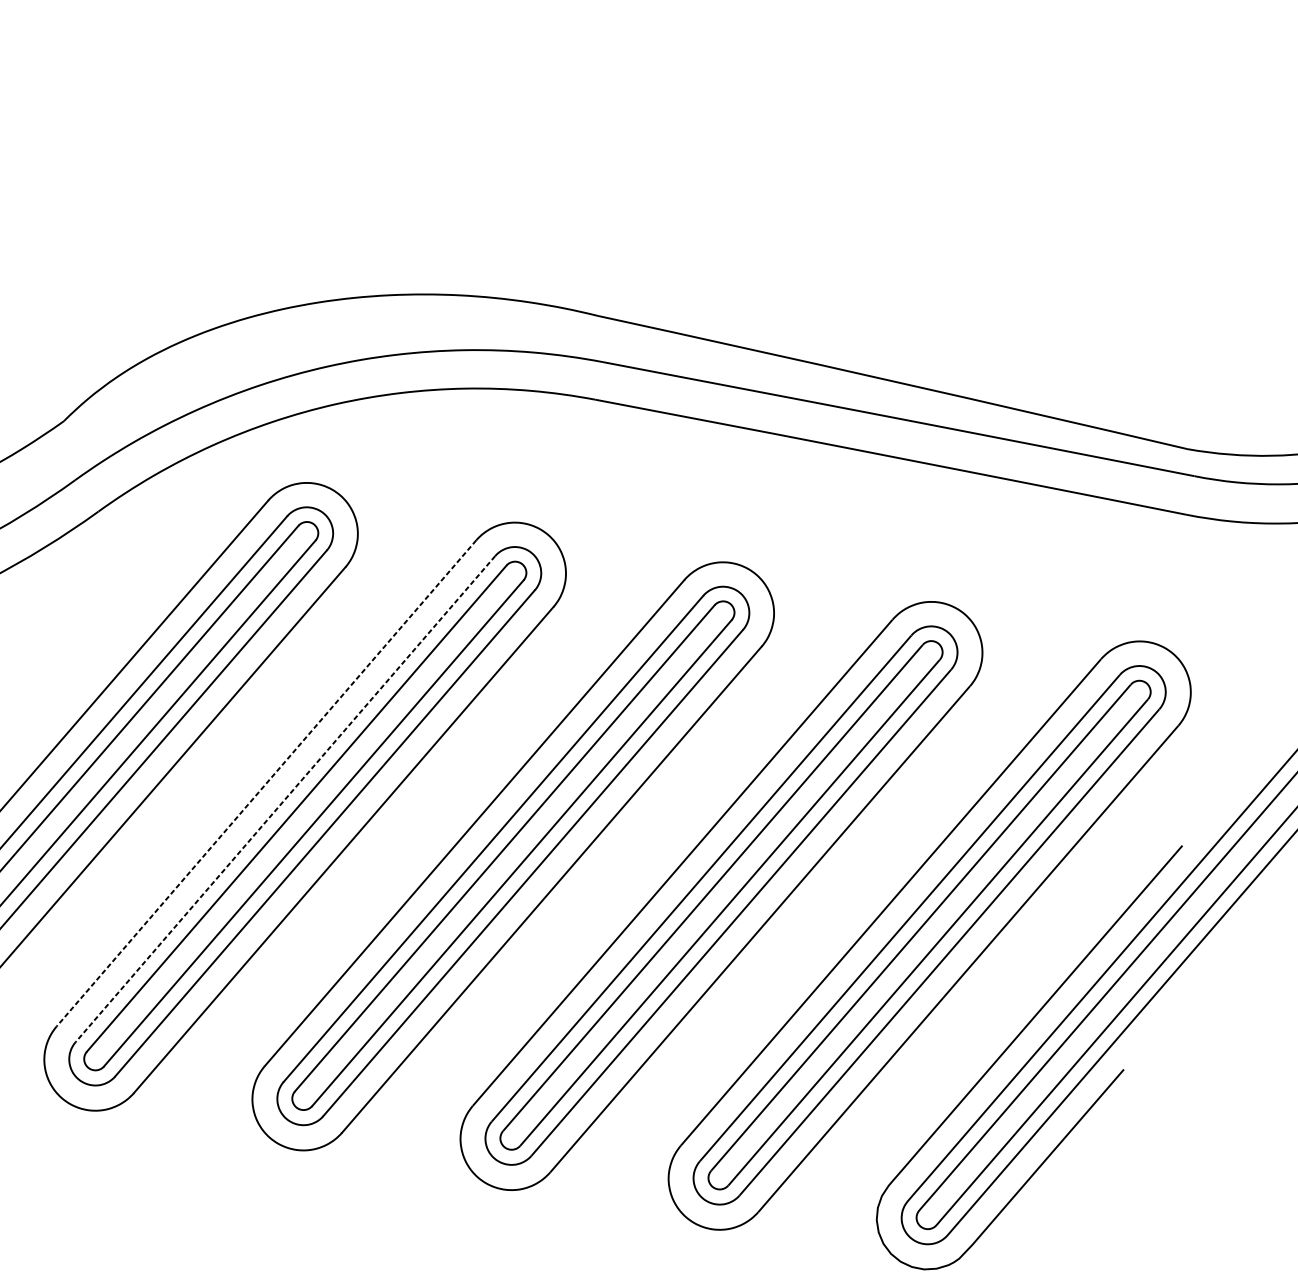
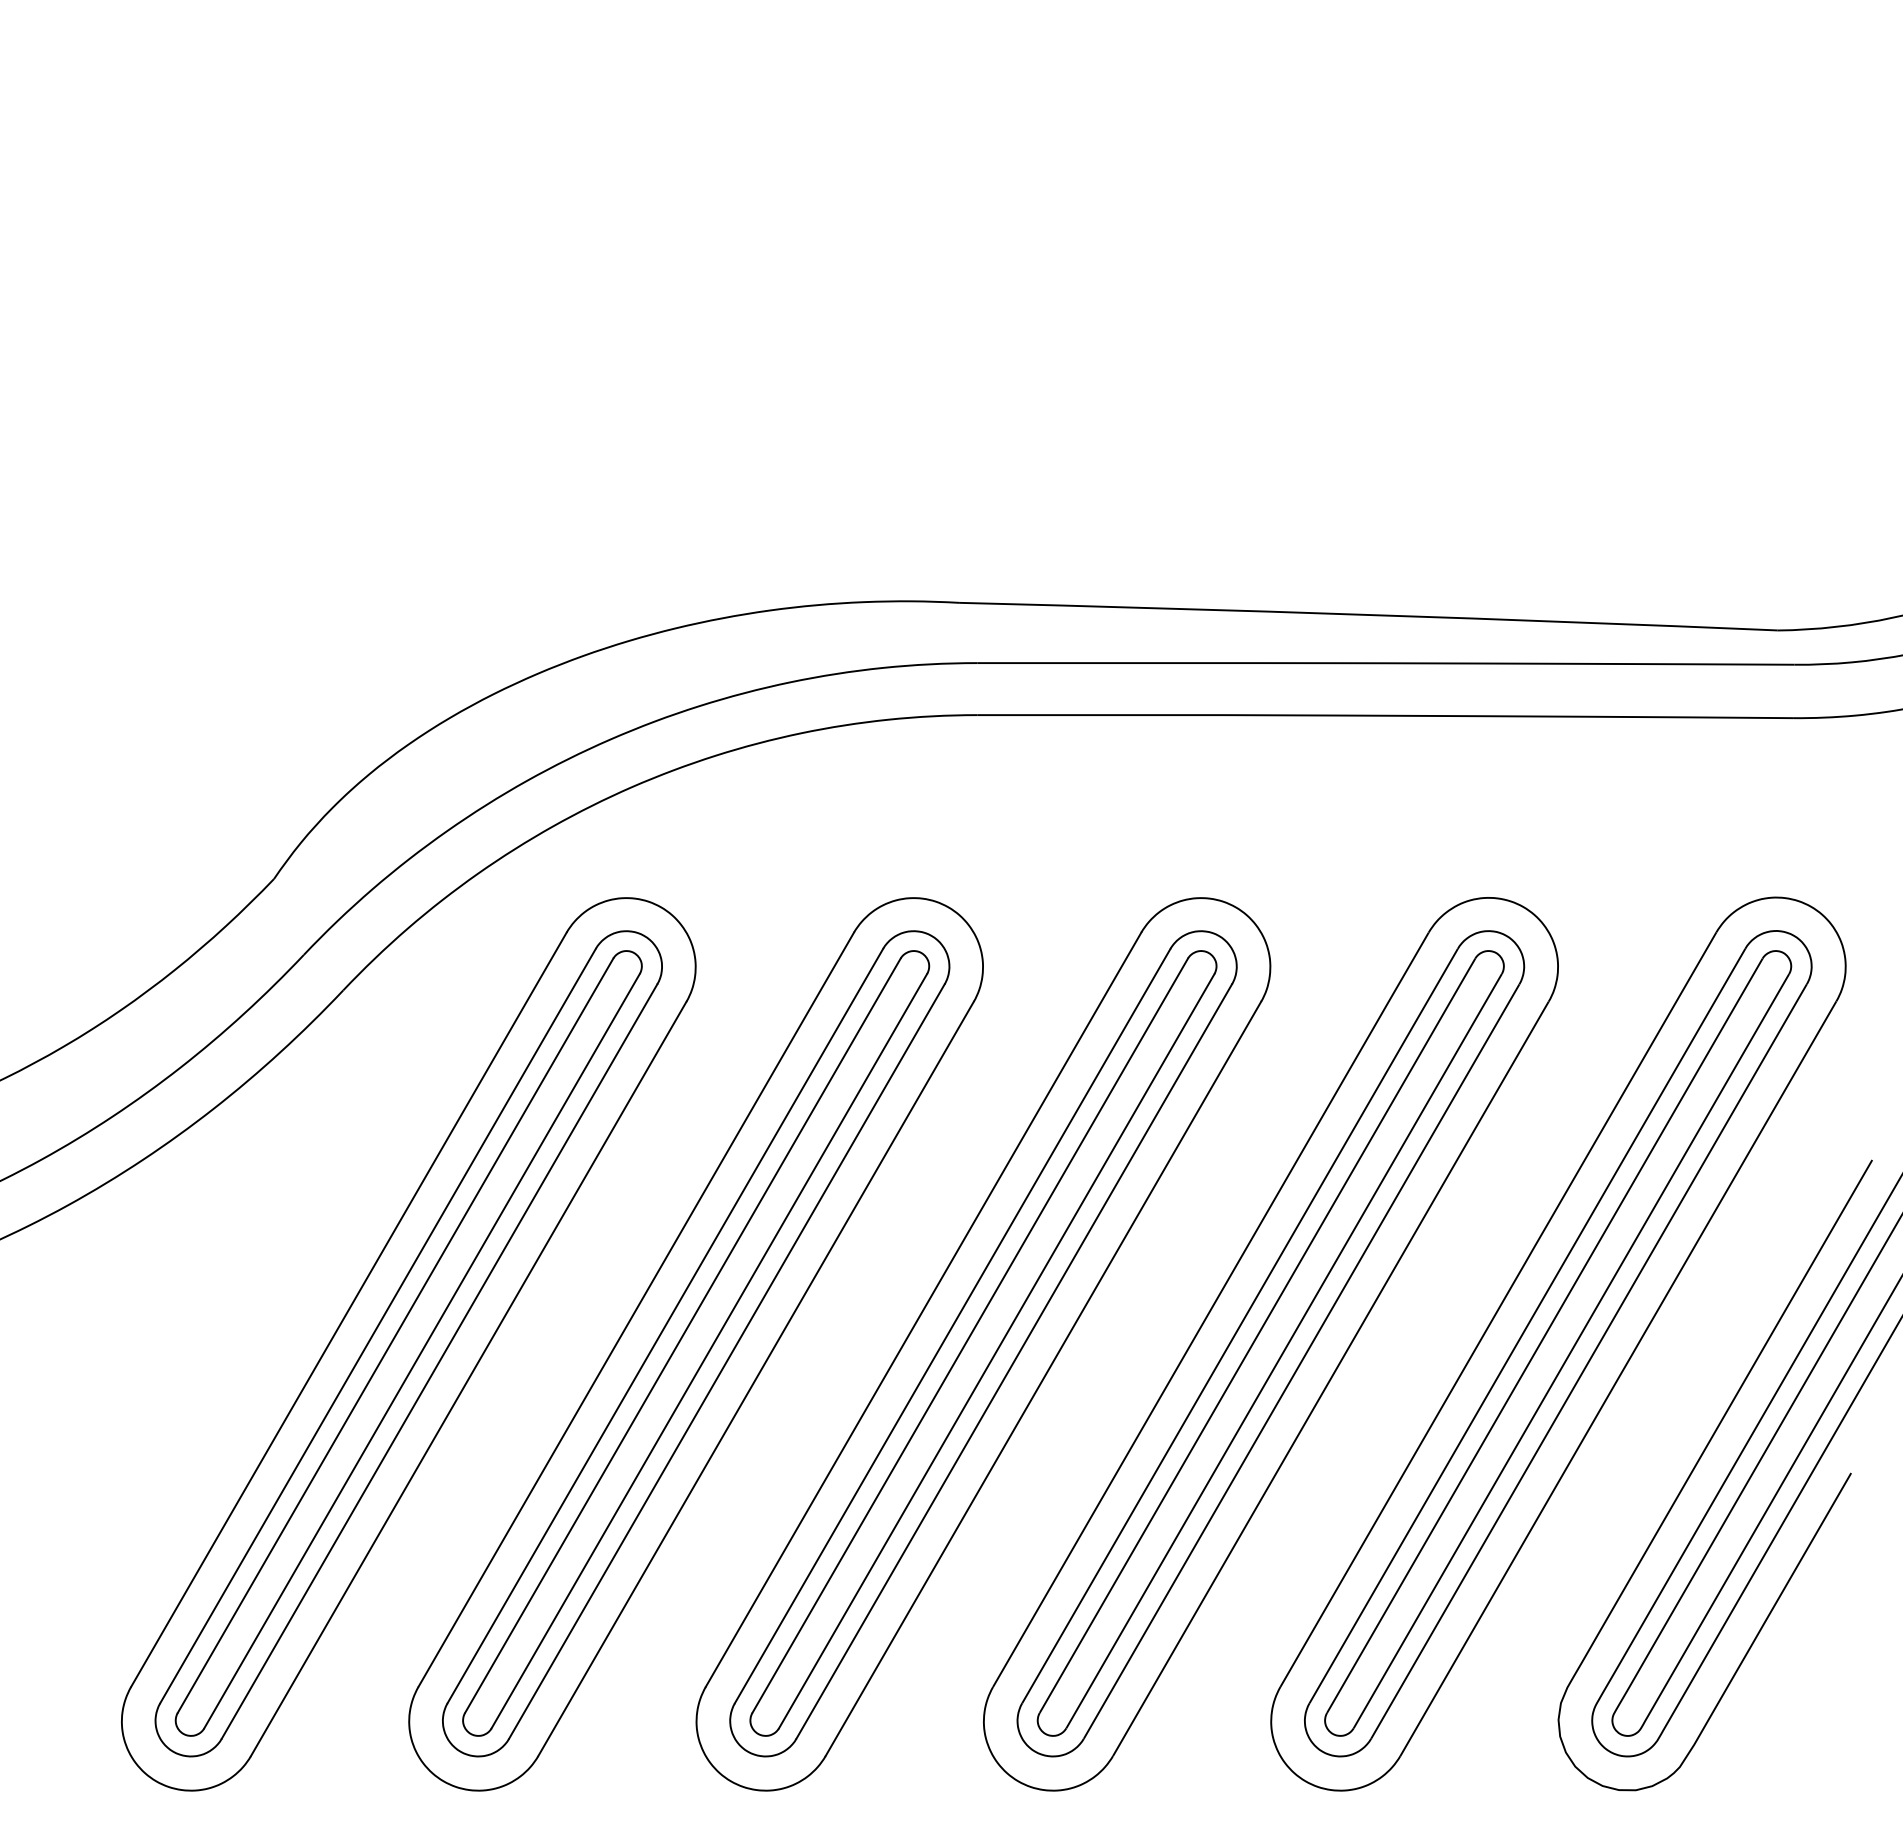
line: (265, 783) -> (635, 1310), dashed -> solid
line: (285, 799) -> (665, 1326), dashed -> solid

